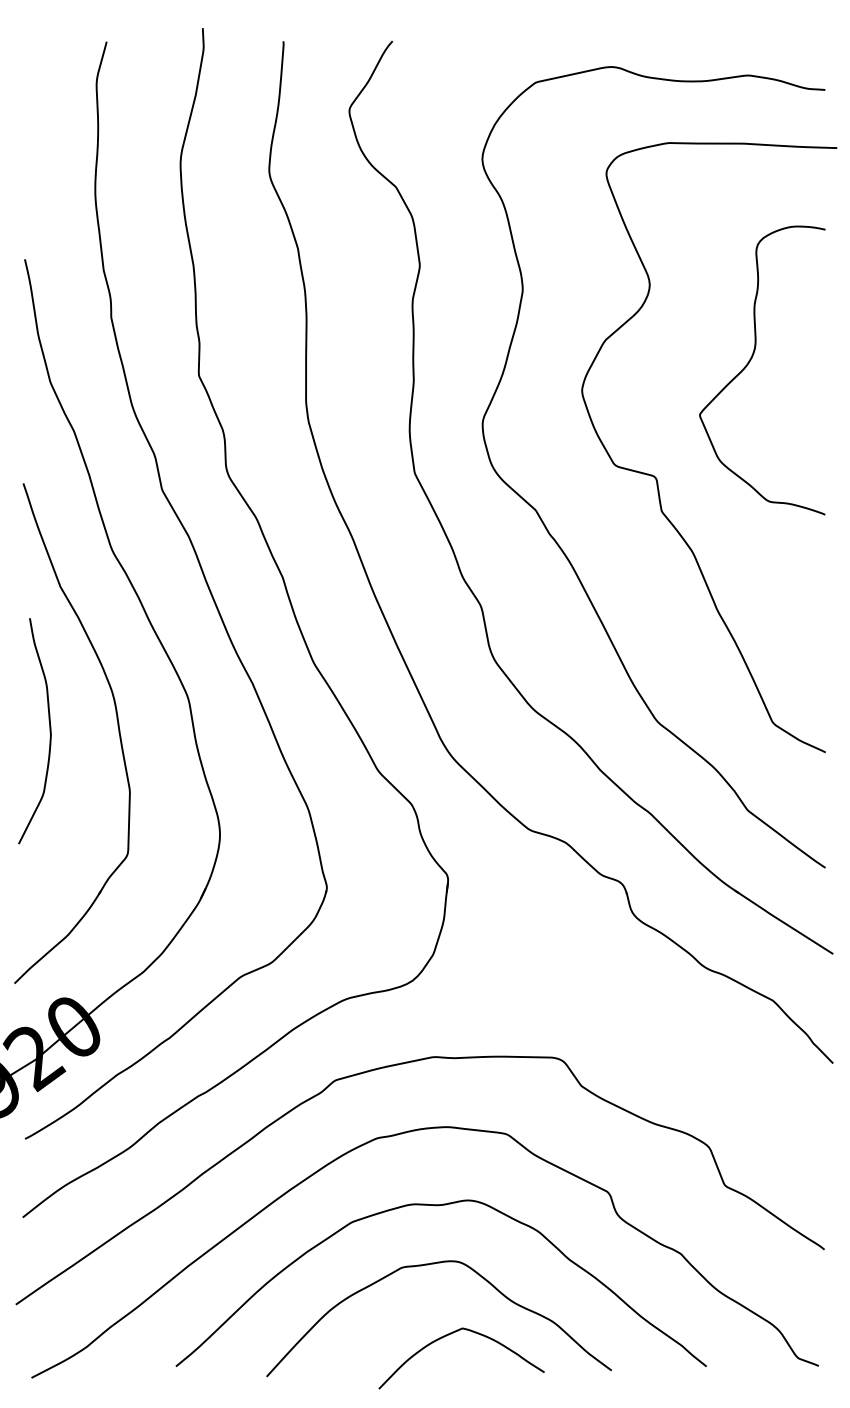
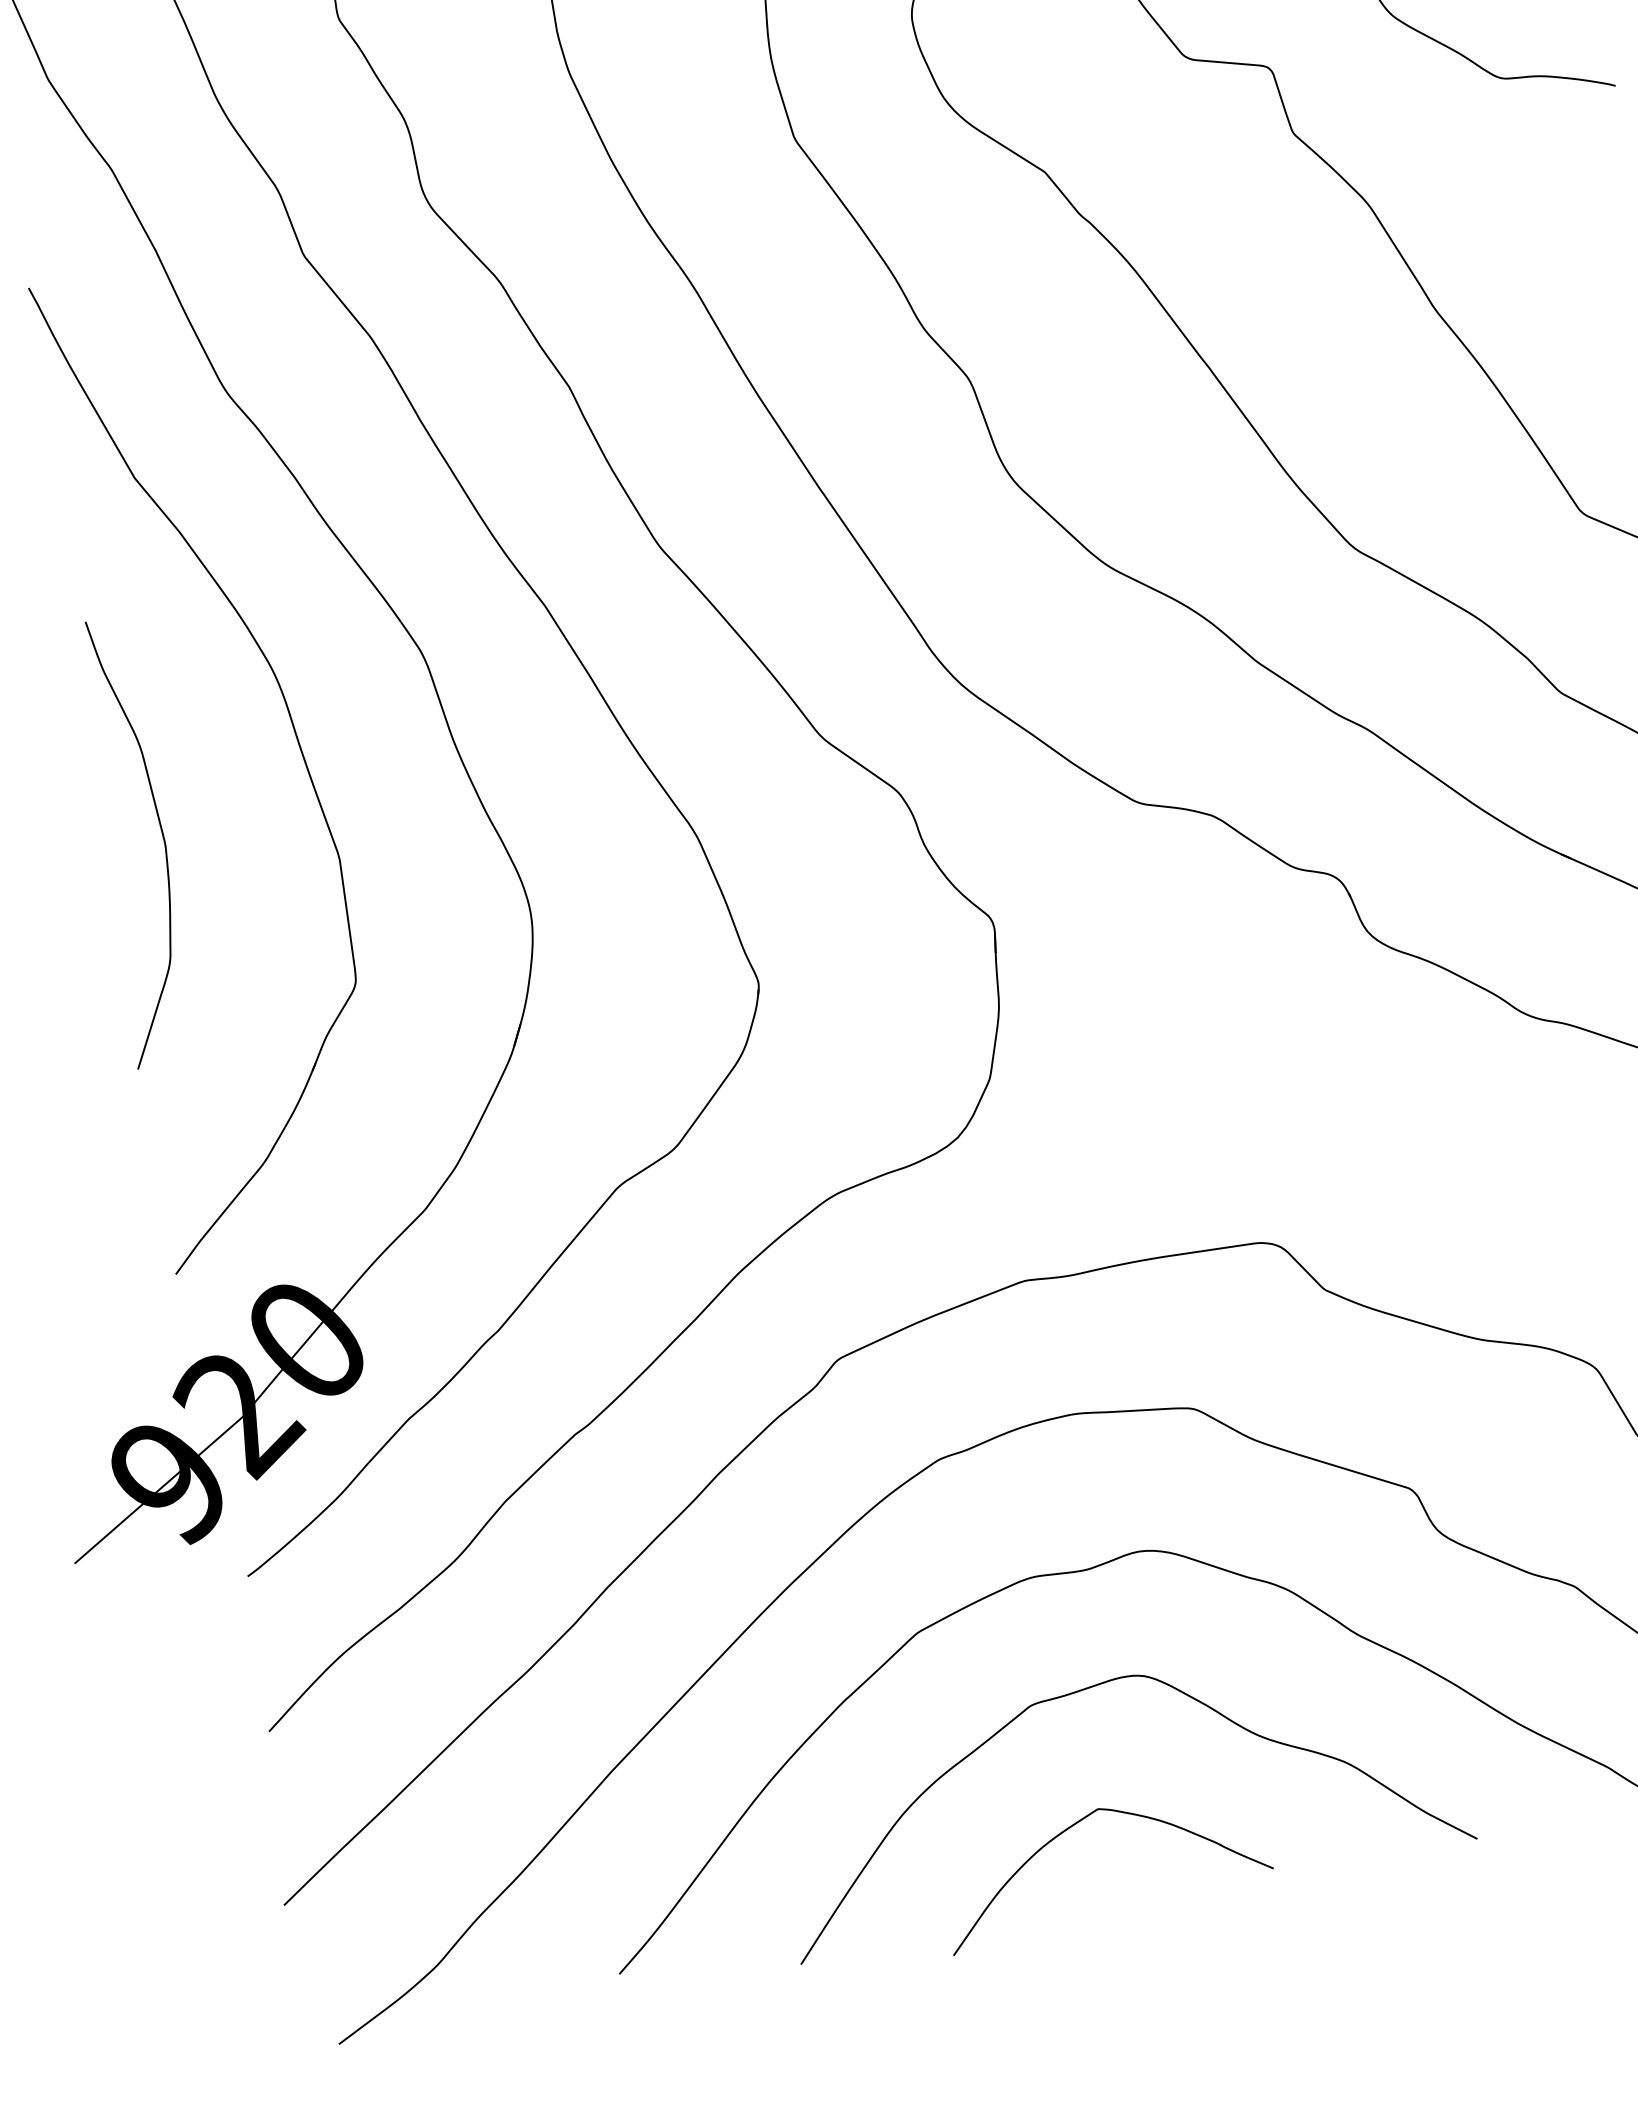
curve: (49, 731) -> (161, 838), moved
curve: (449, 1335) -> (1074, 1827), moved

